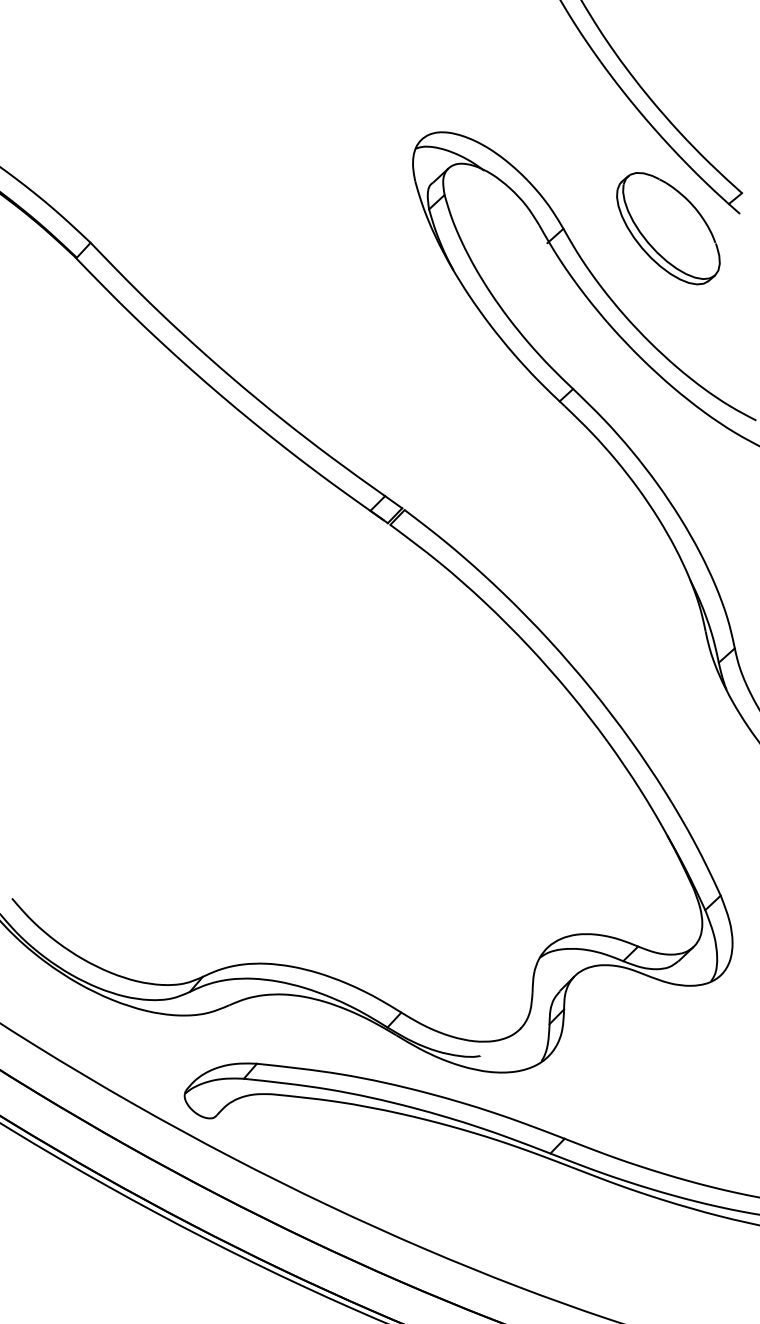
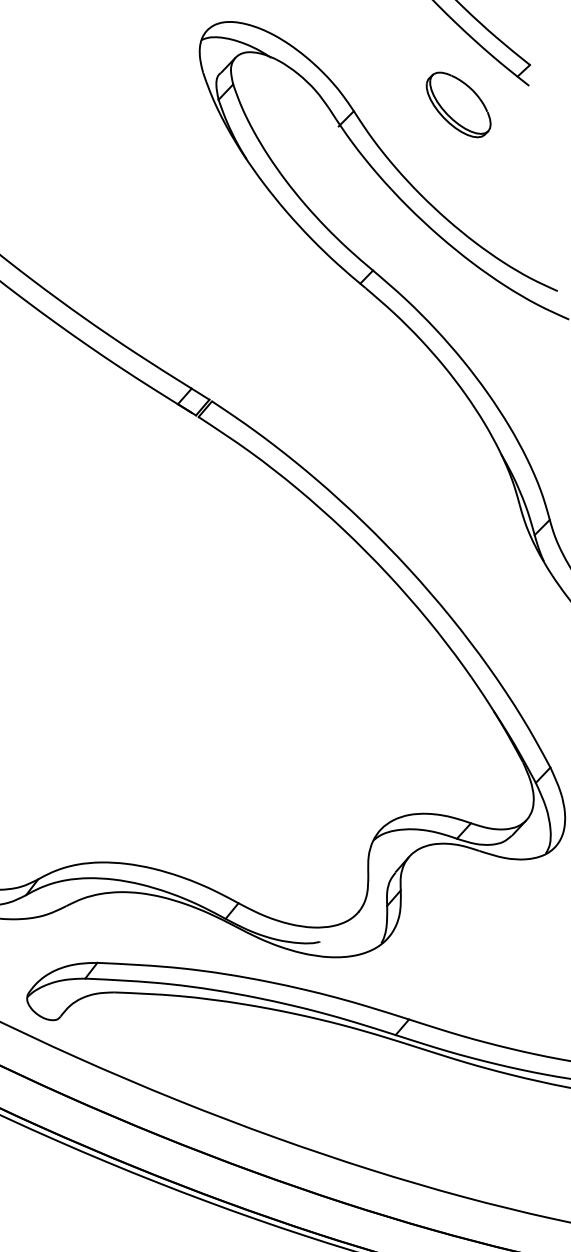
part: (668, 228) -> (458, 104), size x0.6

